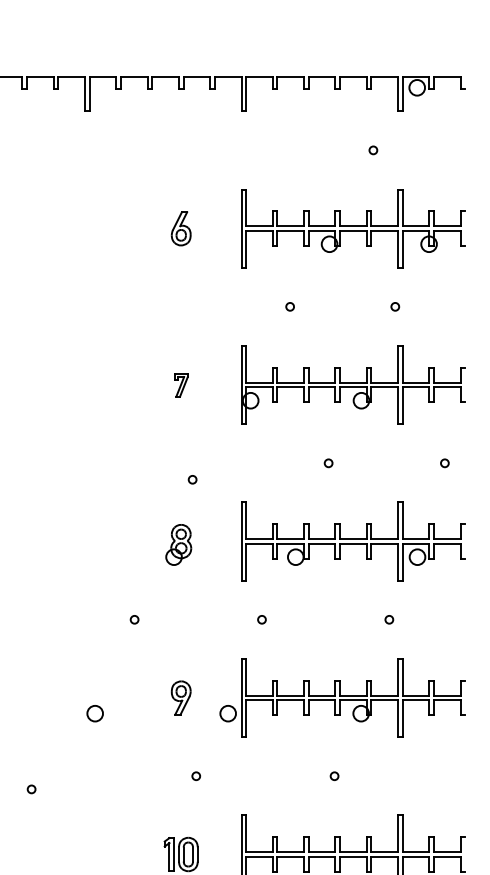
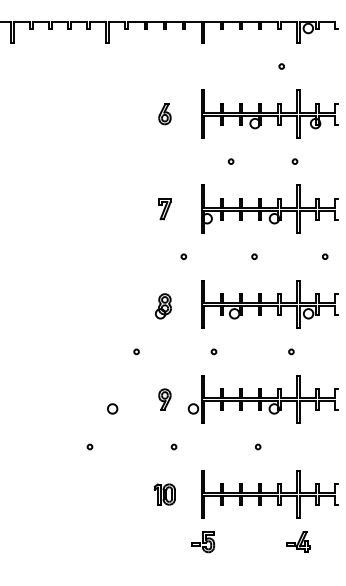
part: (180, 385) -> (164, 209), size x1.43
circle: (192, 479) -> (183, 256), moved
circle: (30, 788) -> (89, 446), moved

